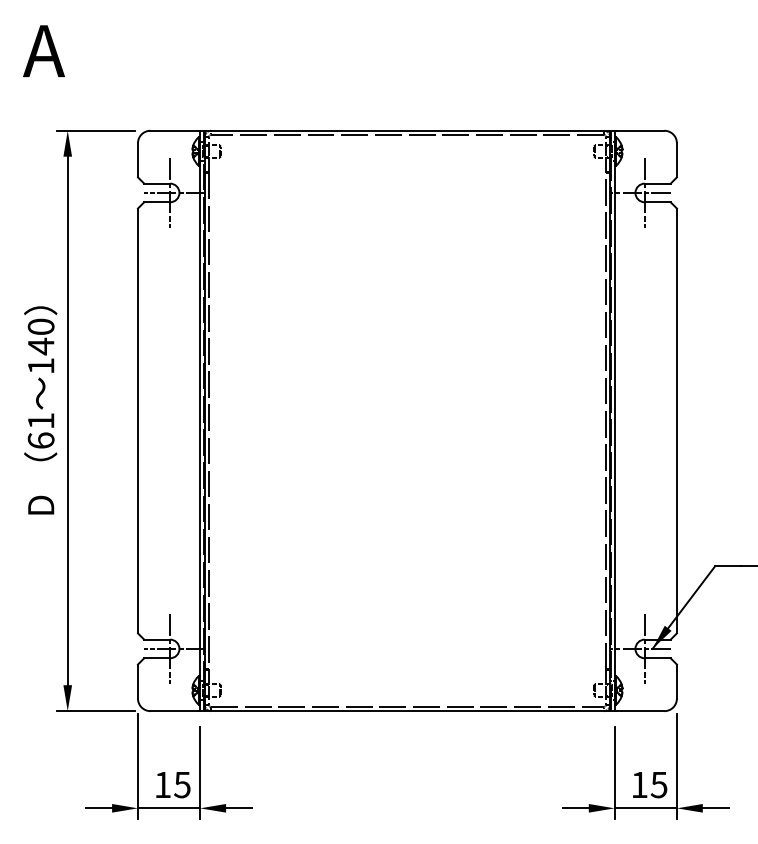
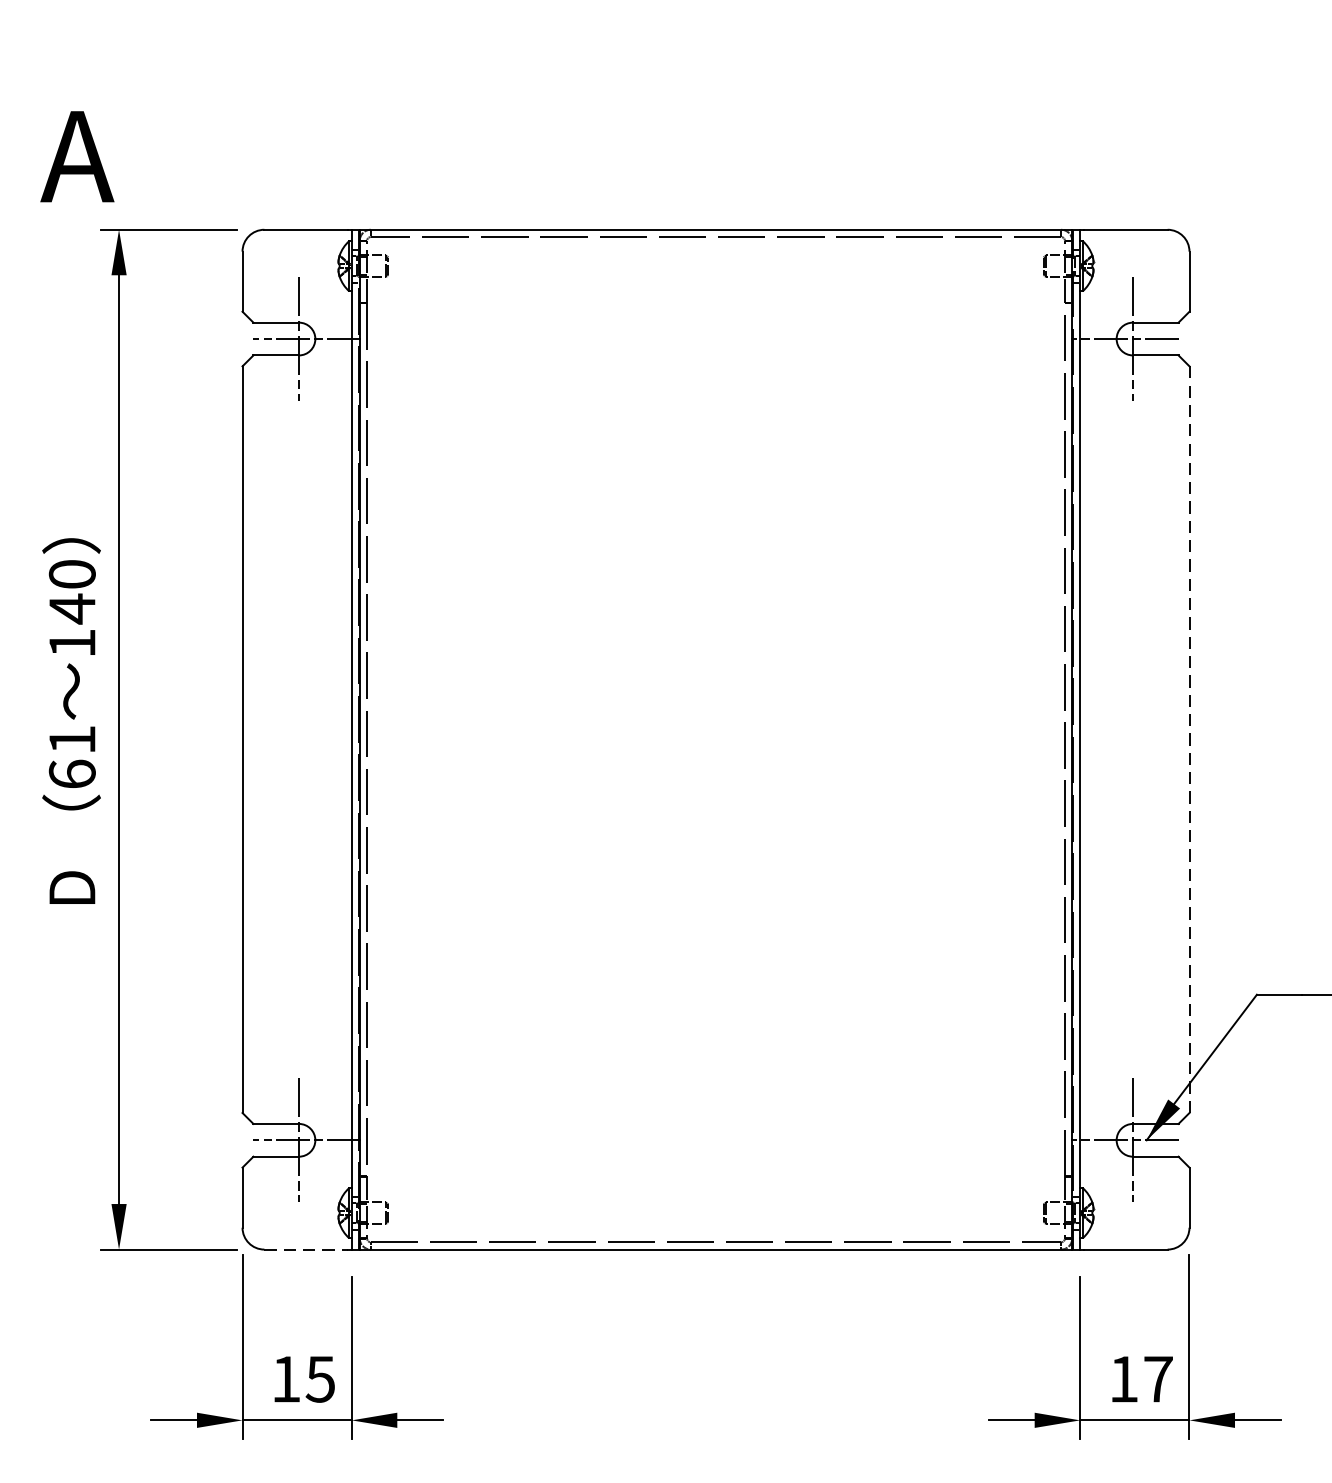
text: (43, 51) -> (76, 157), moved
line: (676, 420) -> (1188, 738), solid -> dashed
line: (174, 711) -> (306, 1250), solid -> dashed
text: (658, 785) -> (1157, 1380), 15 -> 17

